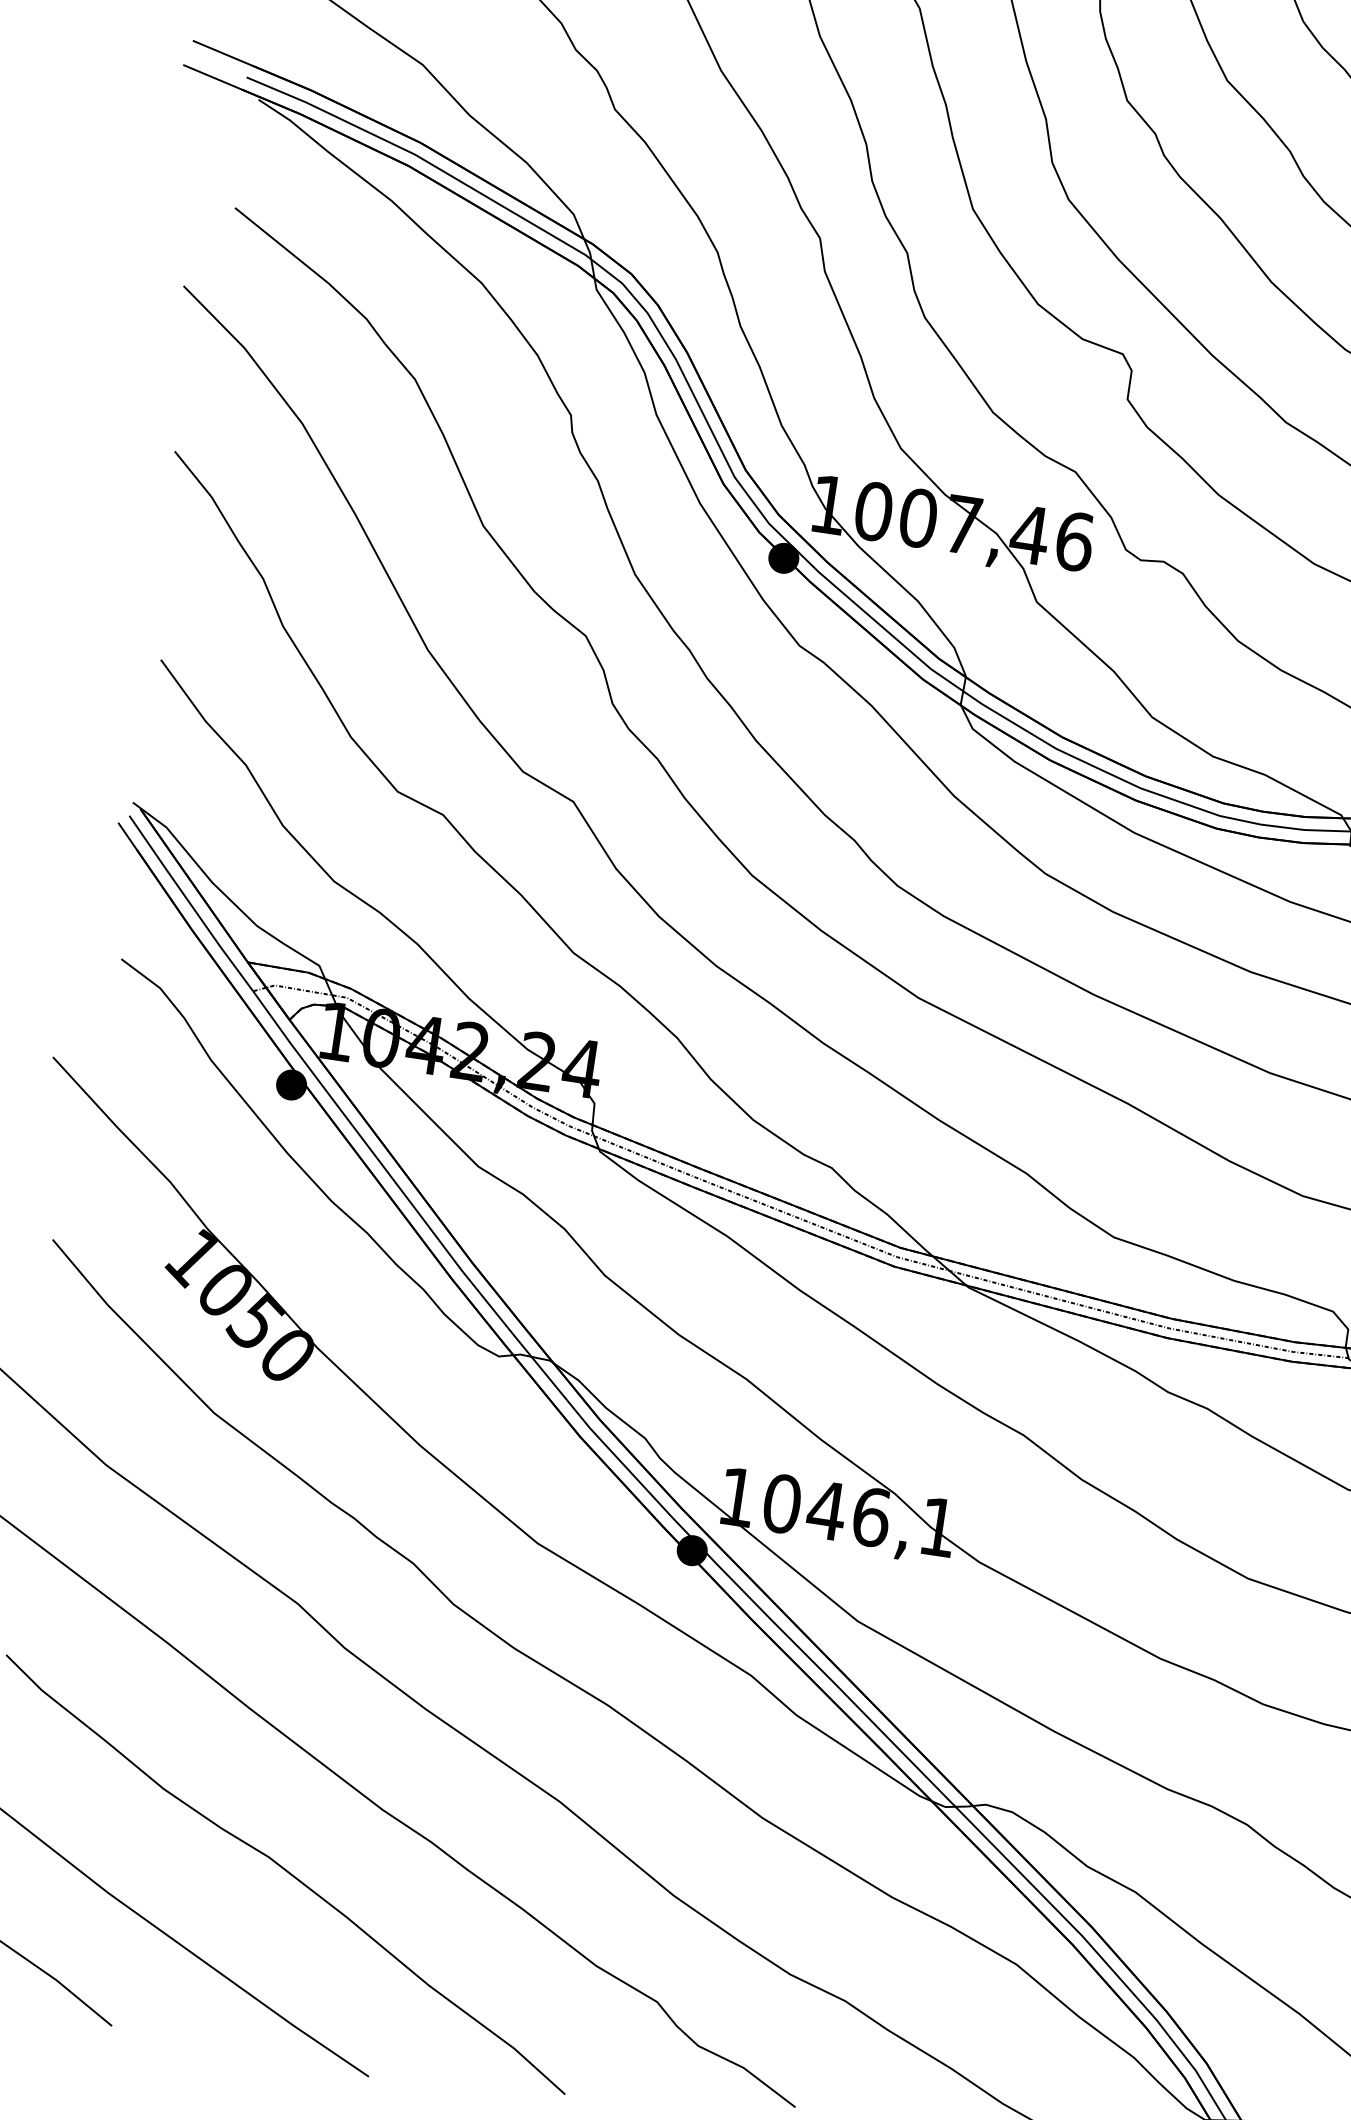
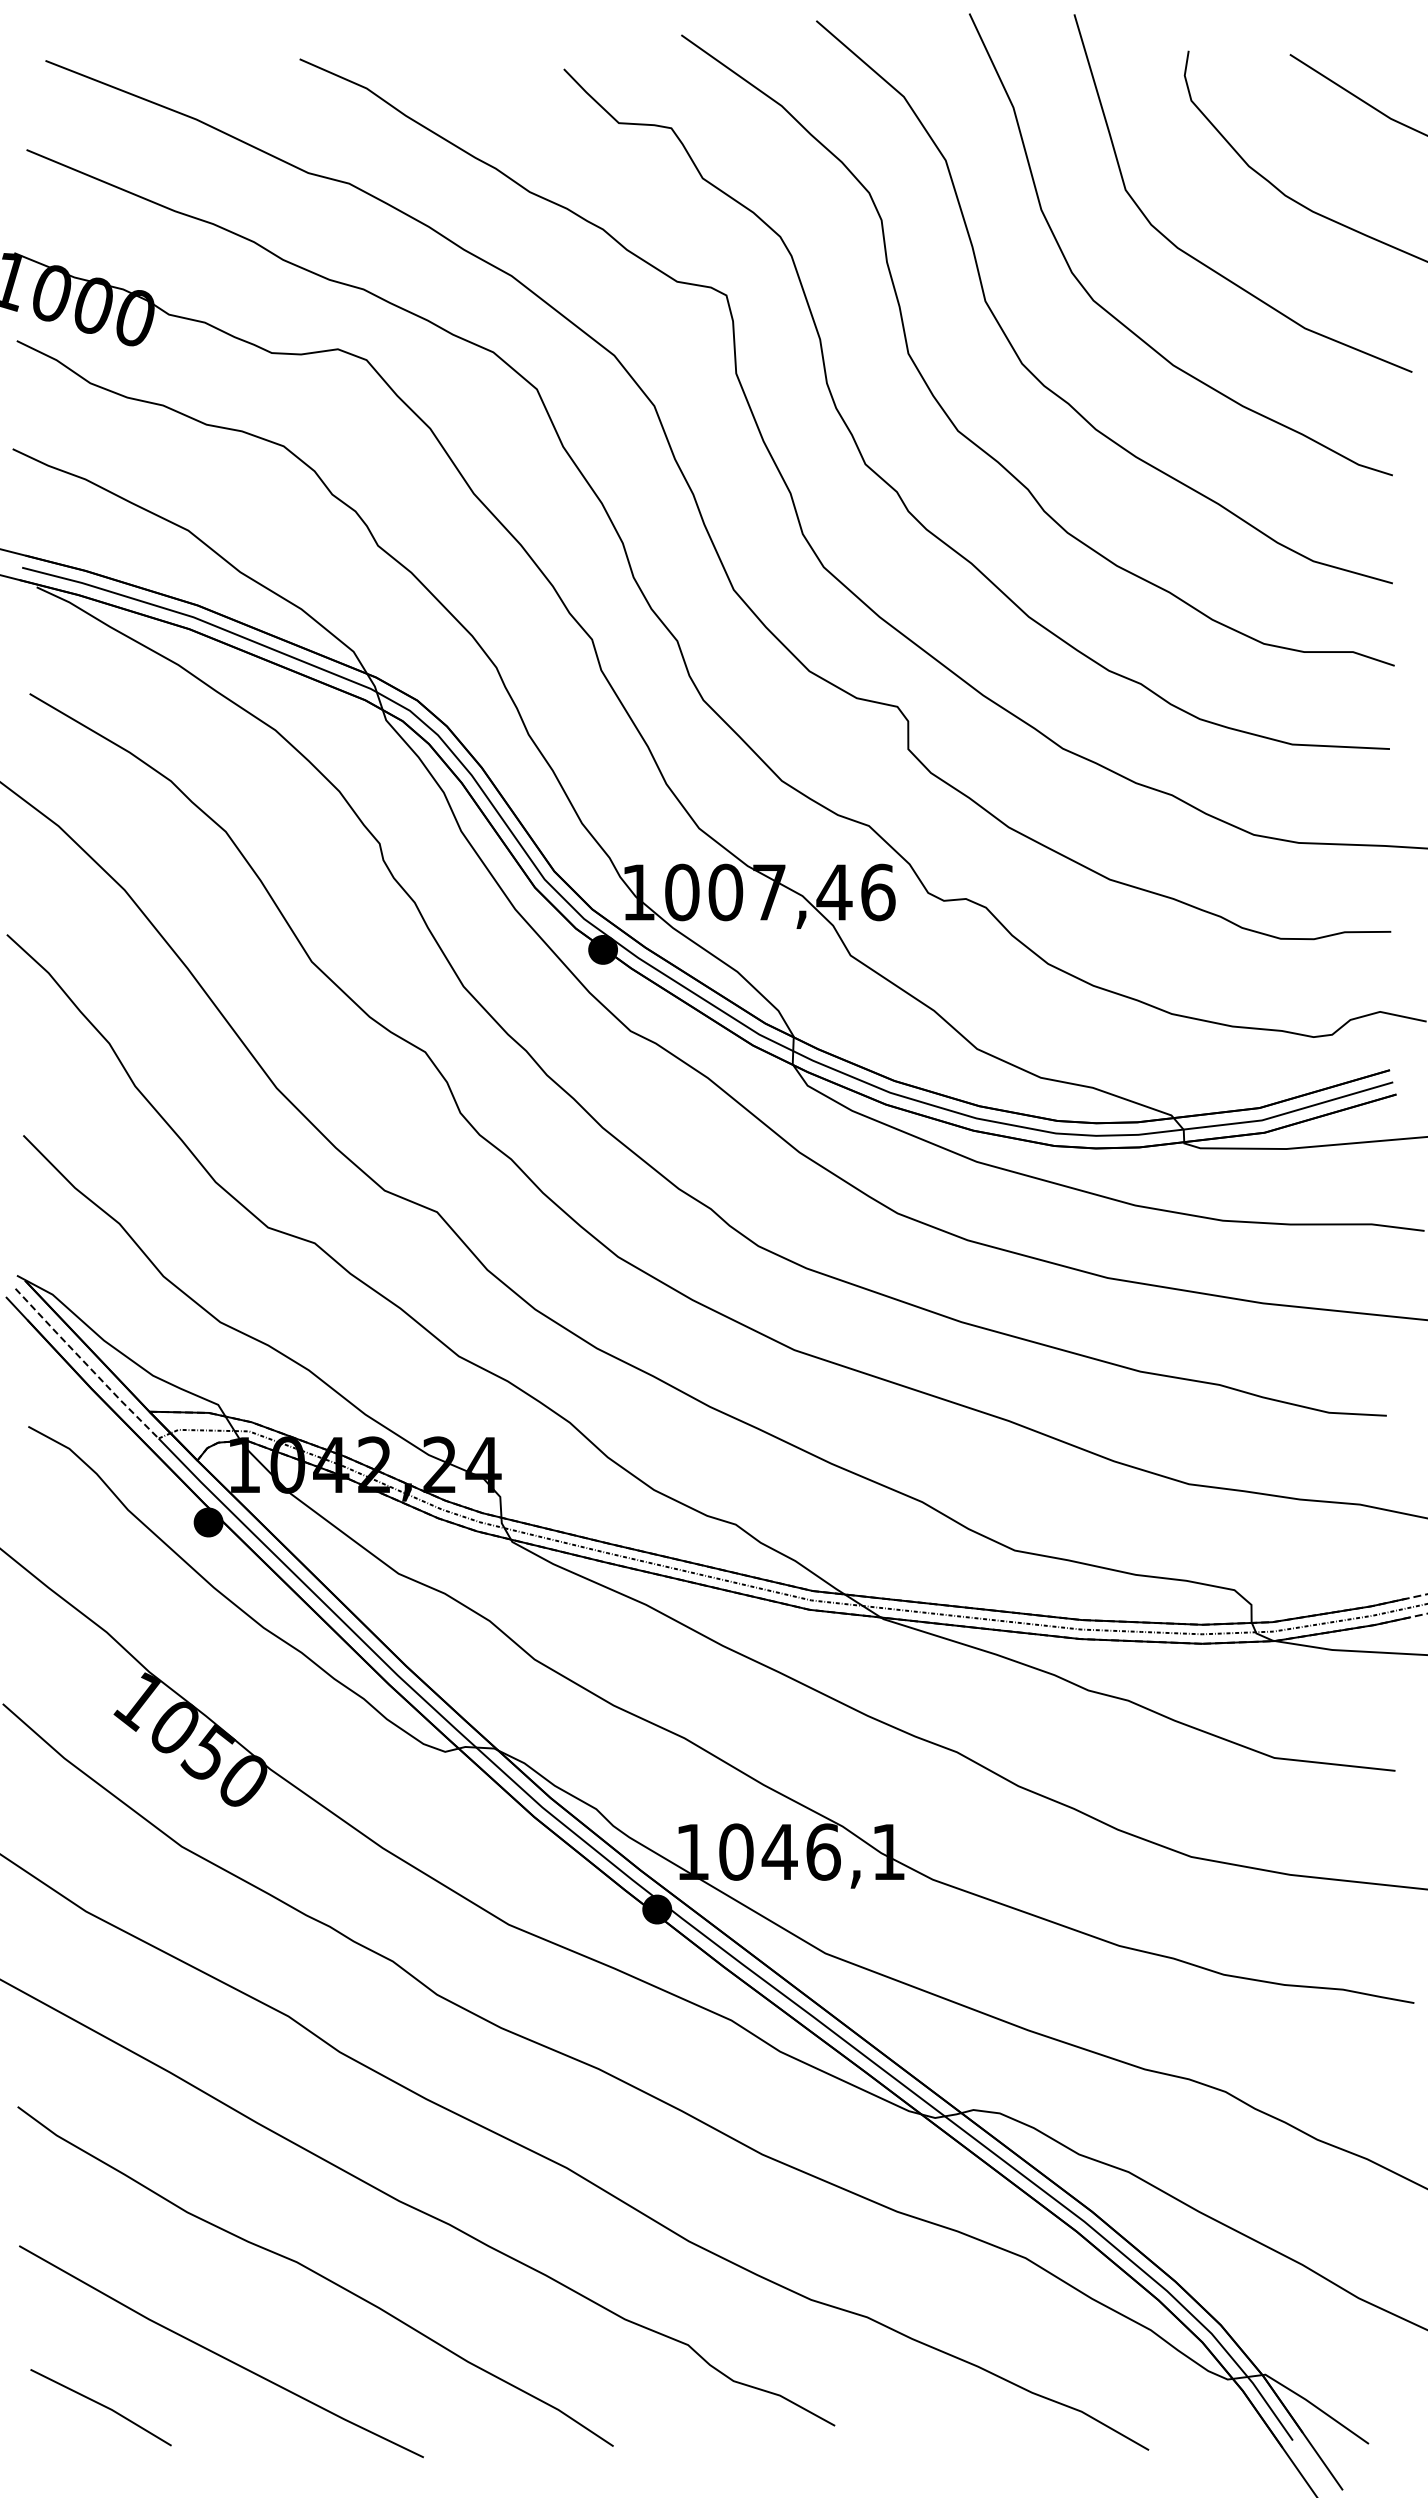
line: (191, 904) -> (87, 1364), solid -> dashed

